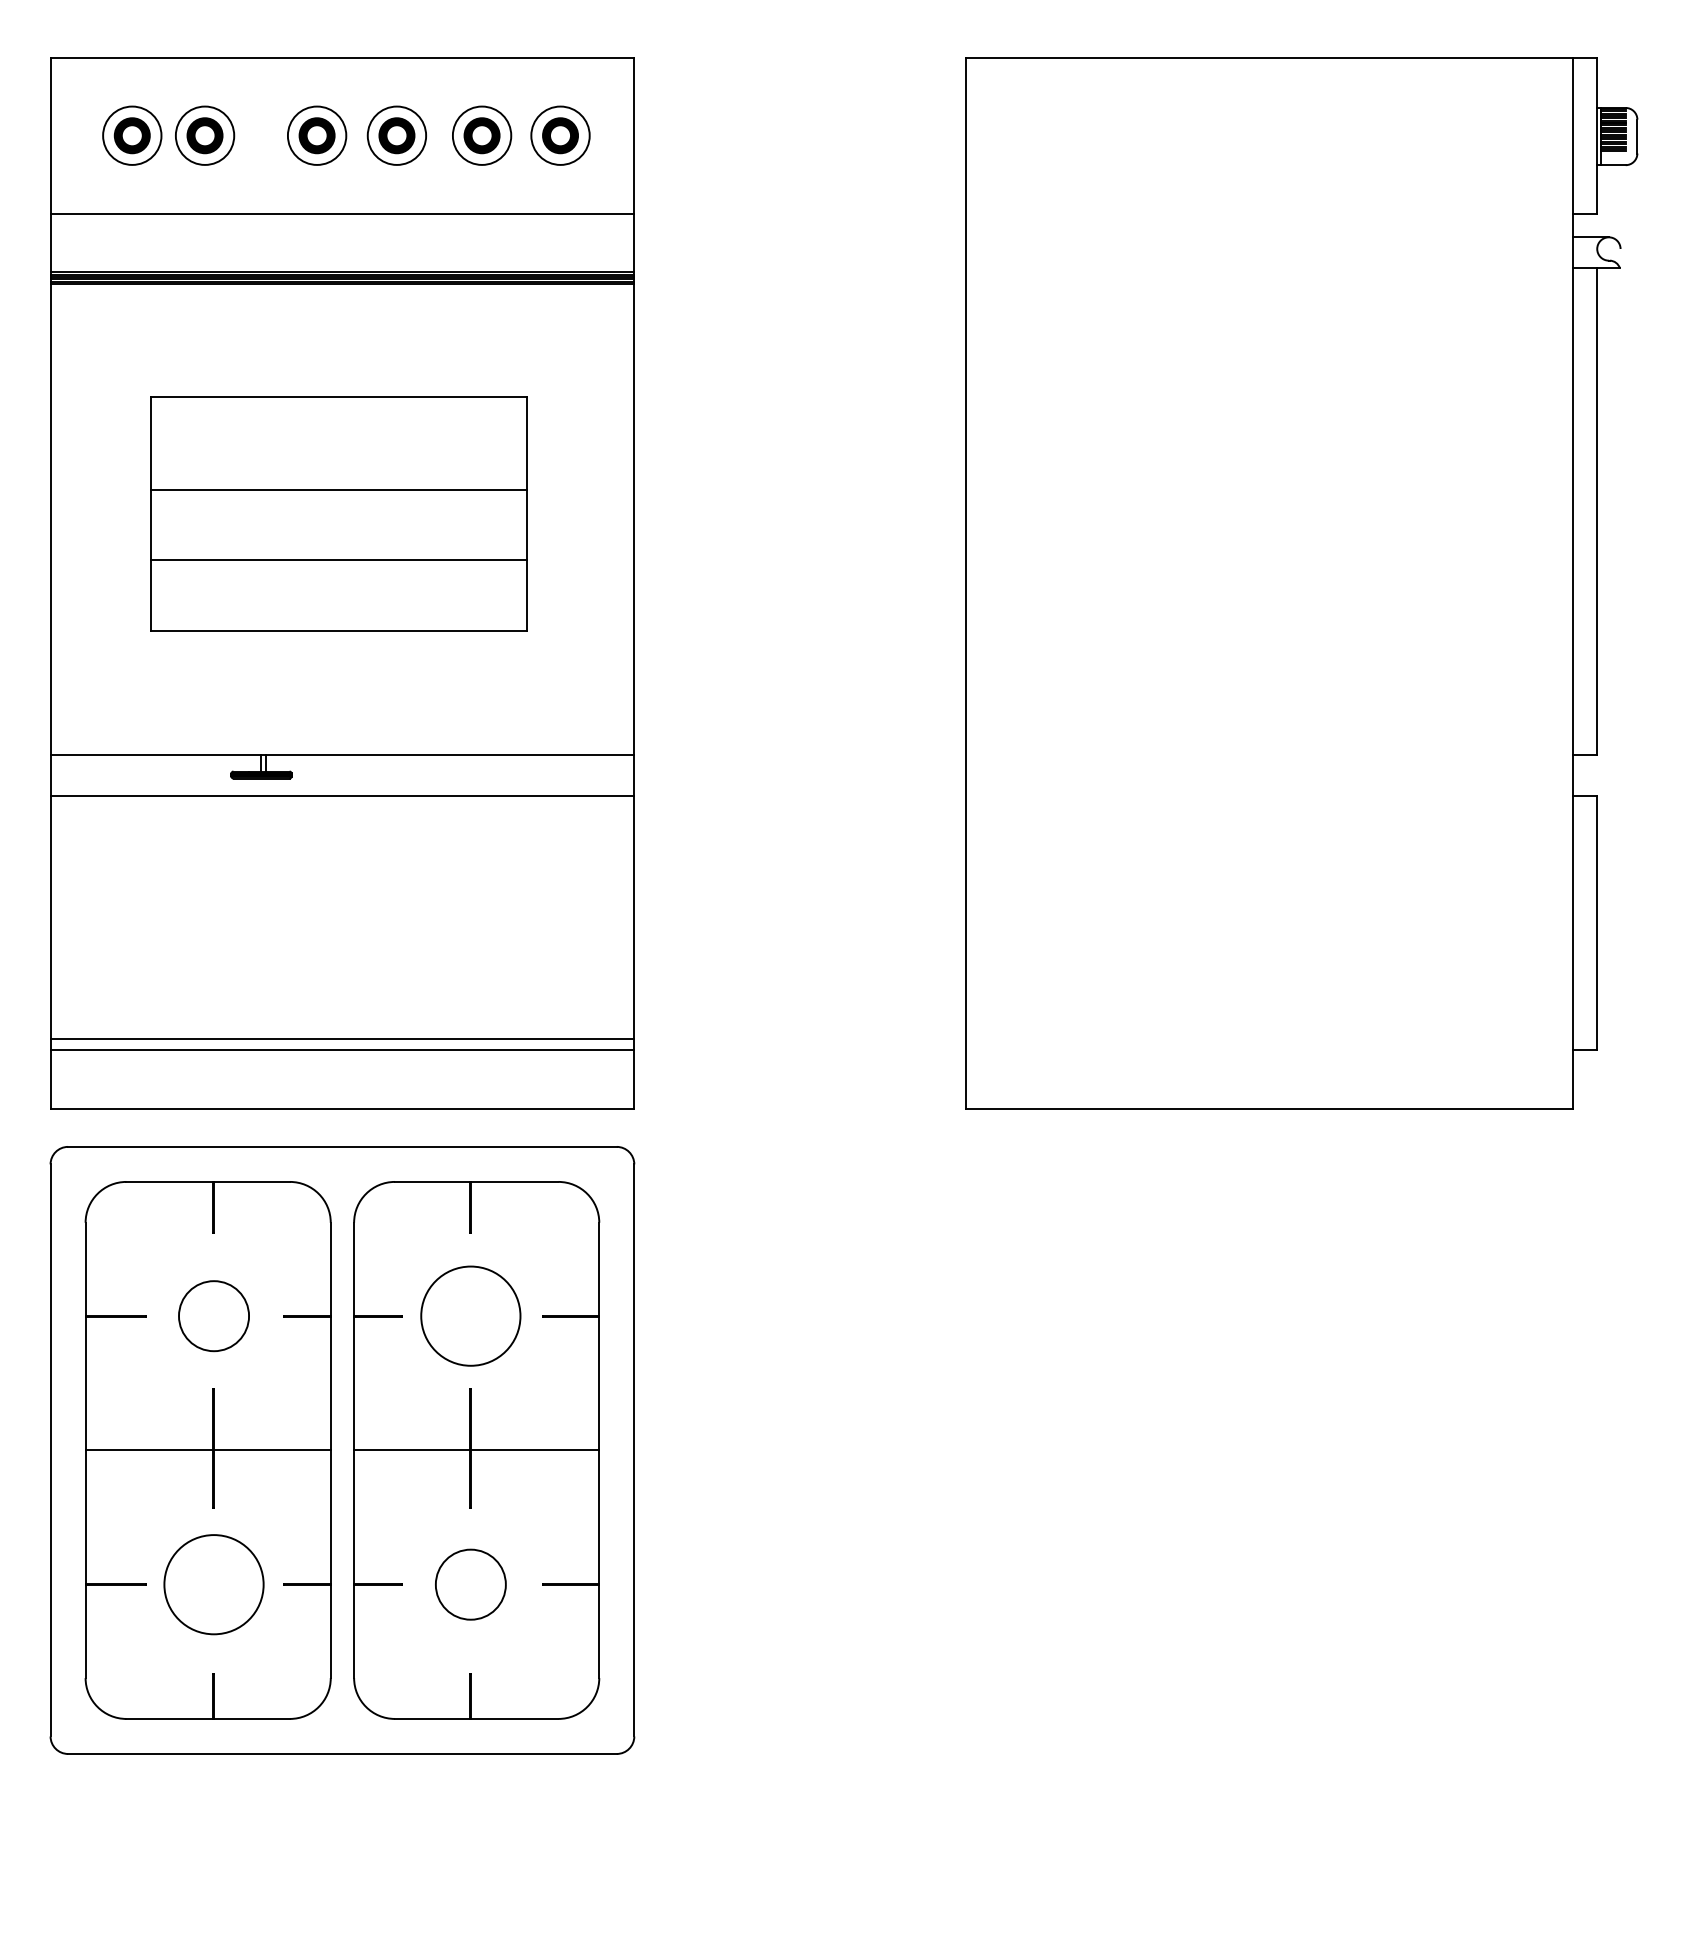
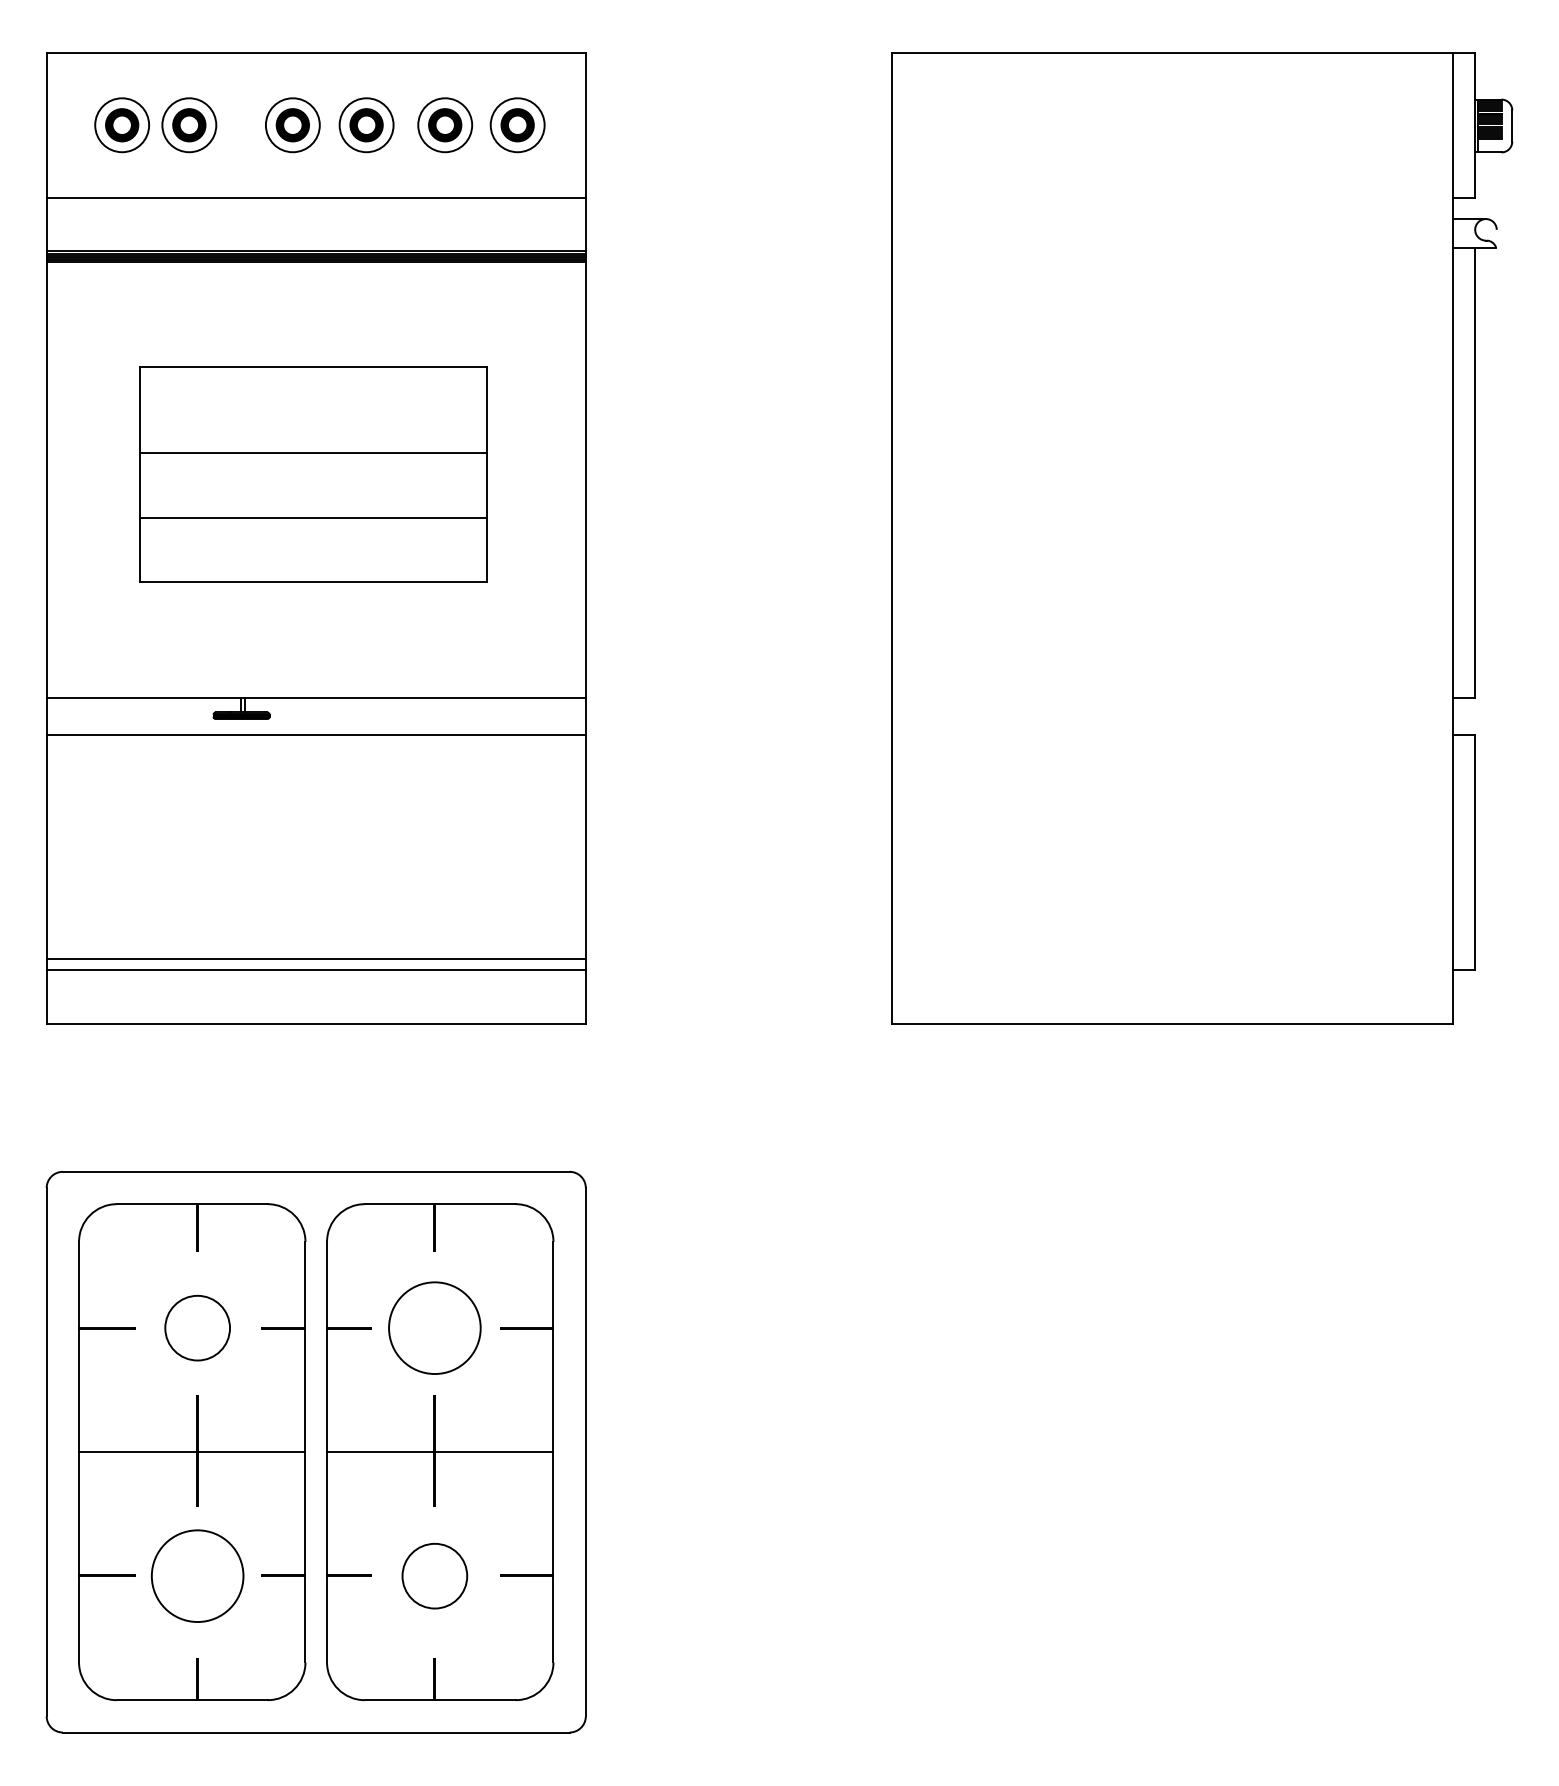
part: (342, 1450) -> (316, 1452), moved

